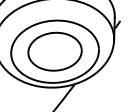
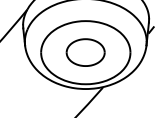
part: (54, 51) -> (85, 52), size x0.7

